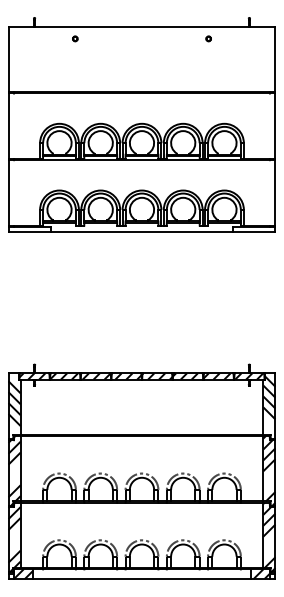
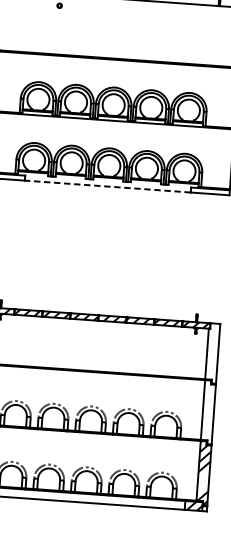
part: (208, 38) -> (181, 14), removed
line: (141, 232) -> (107, 186), solid -> dashed
hatch: (269, 397) -> (213, 345), removed
hatch: (269, 470) -> (208, 412), removed

